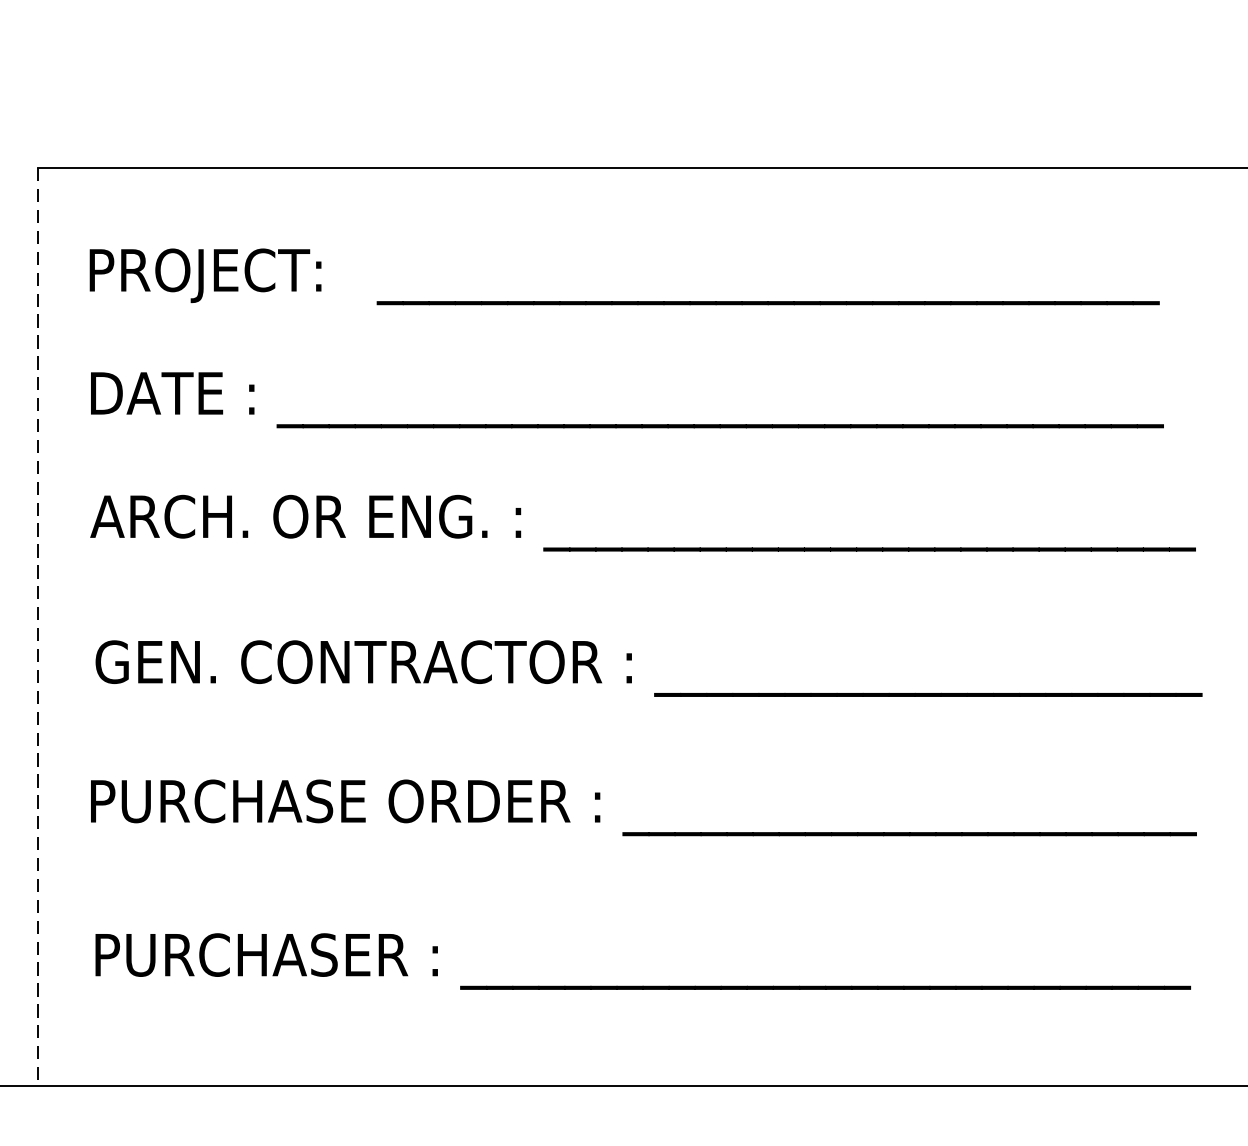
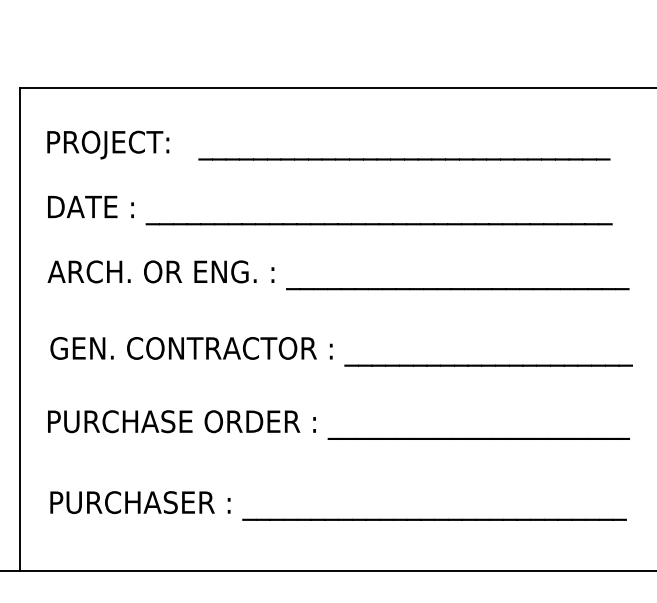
line: (38, 628) -> (20, 330), dashed -> solid

